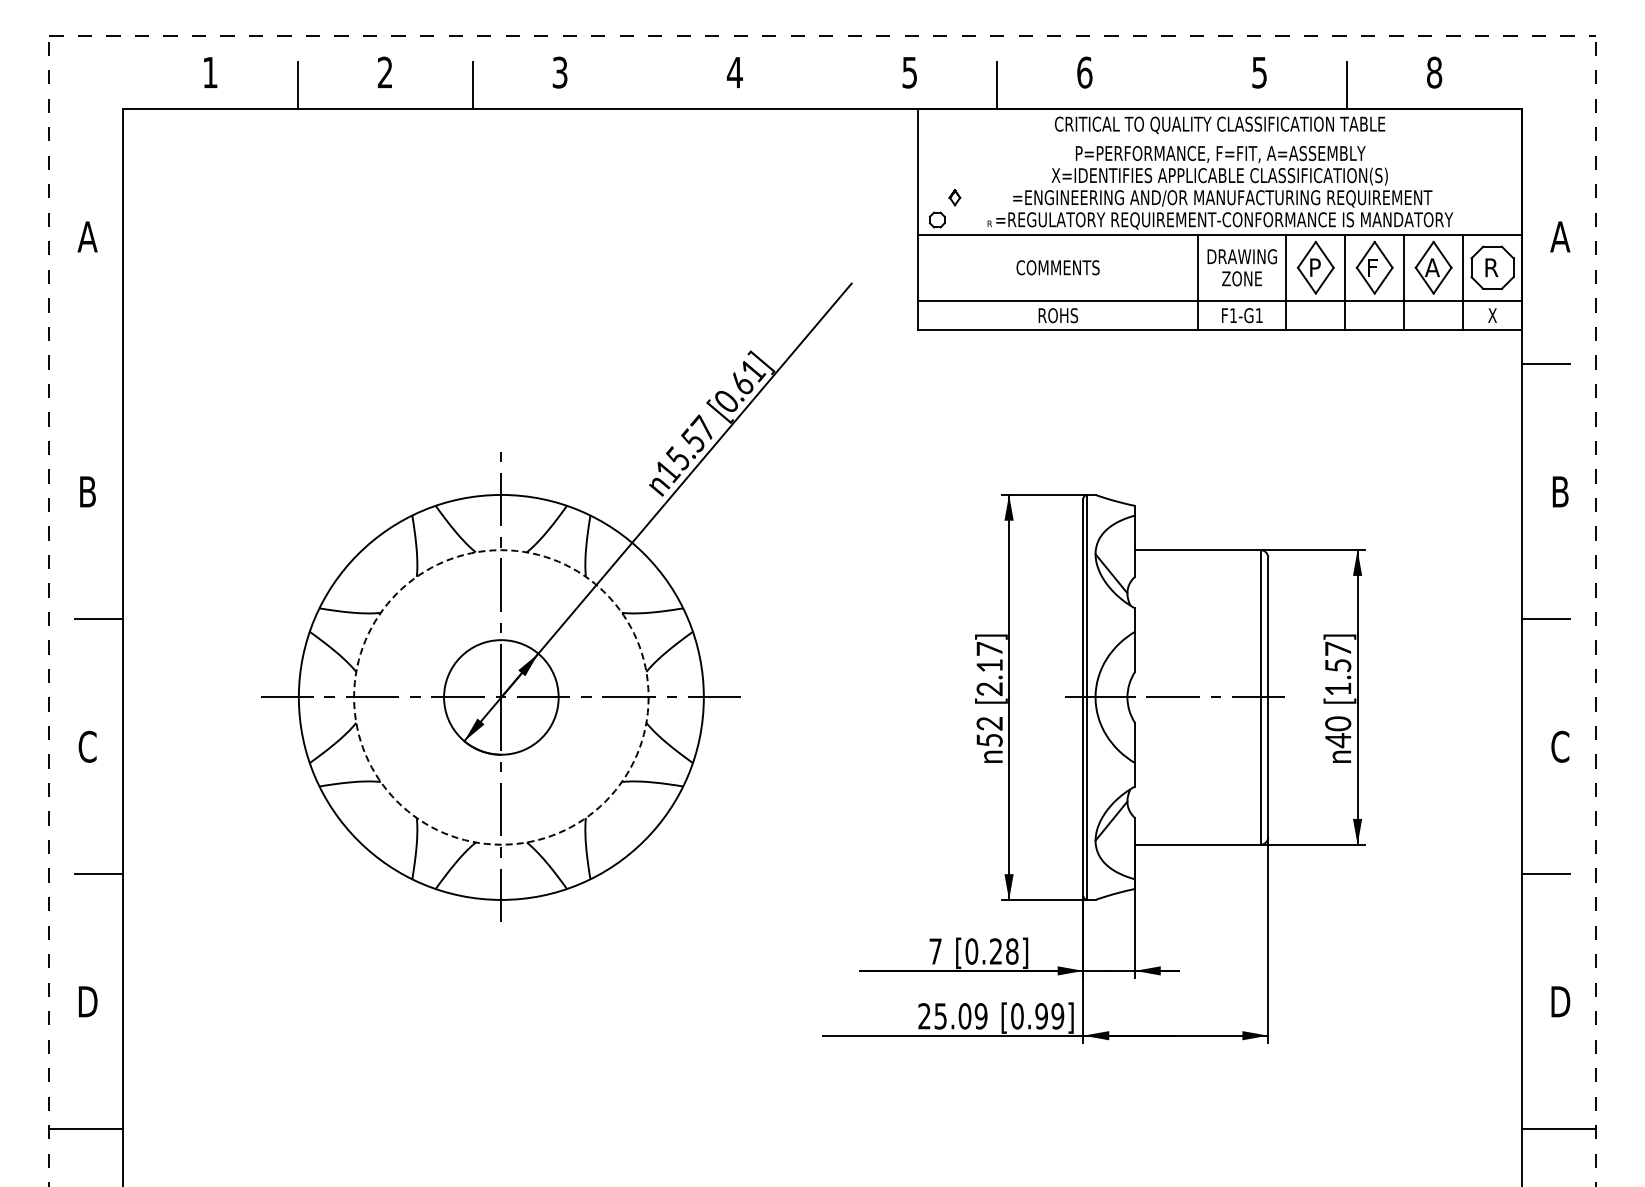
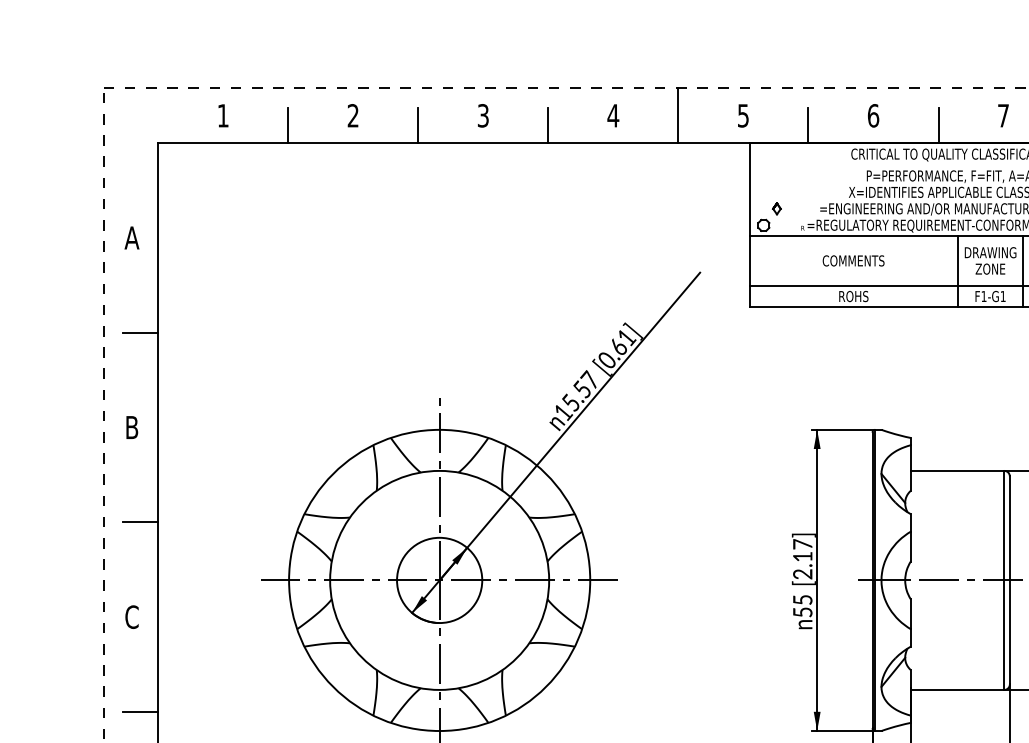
line: (822, 72) -> (678, 115), added
text: (1259, 72) -> (1003, 115), 5 -> 7
line: (647, 85) -> (548, 125), added
line: (1172, 85) -> (938, 125), added
line: (98, 364) -> (140, 332), added
circle: (501, 697) -> (439, 580), dashed -> solid
text: (989, 723) -> (802, 599), 52 -> 55

